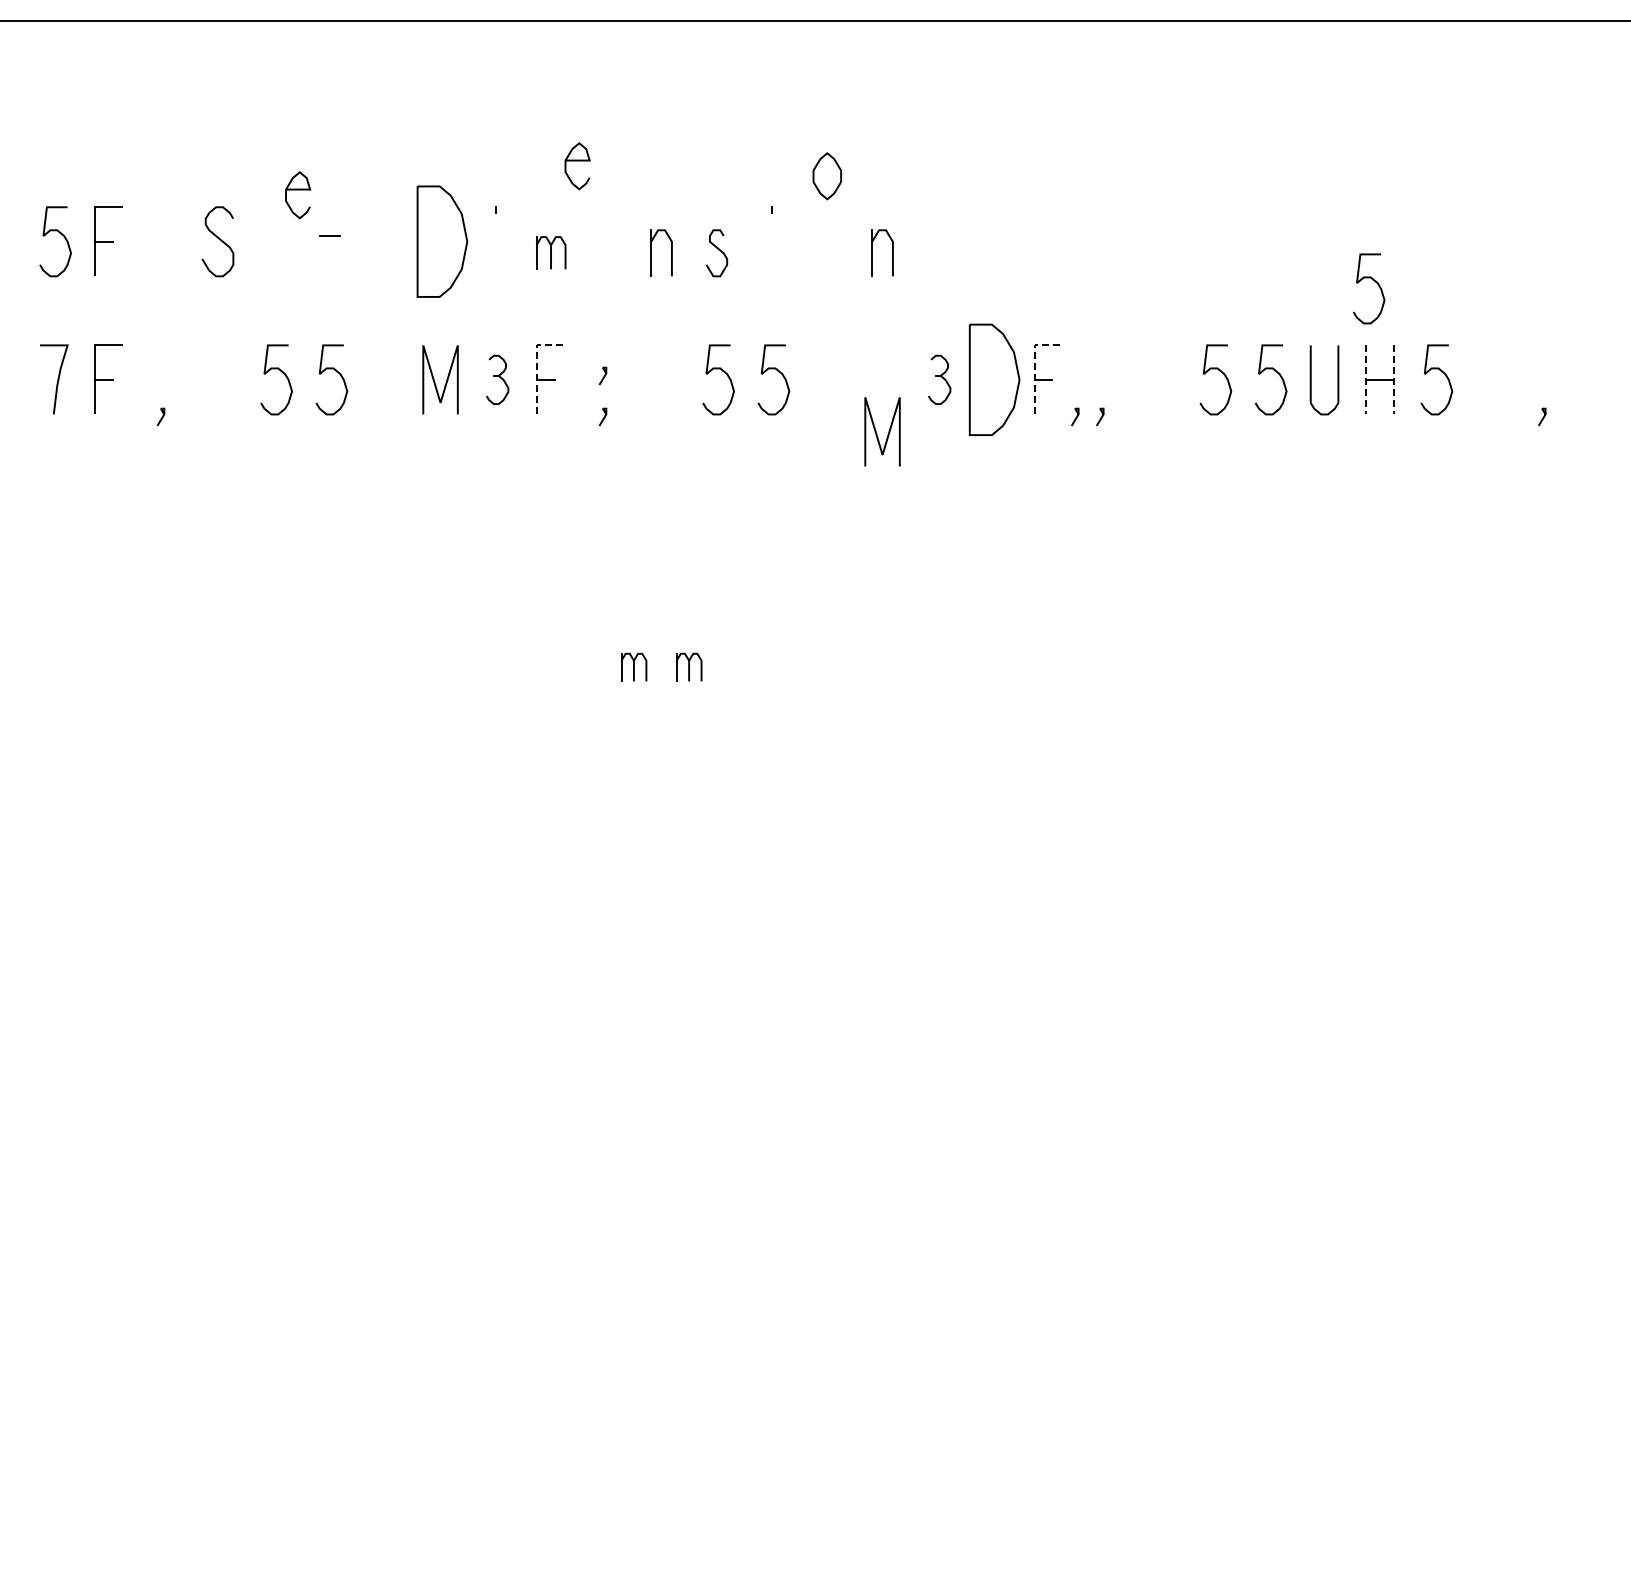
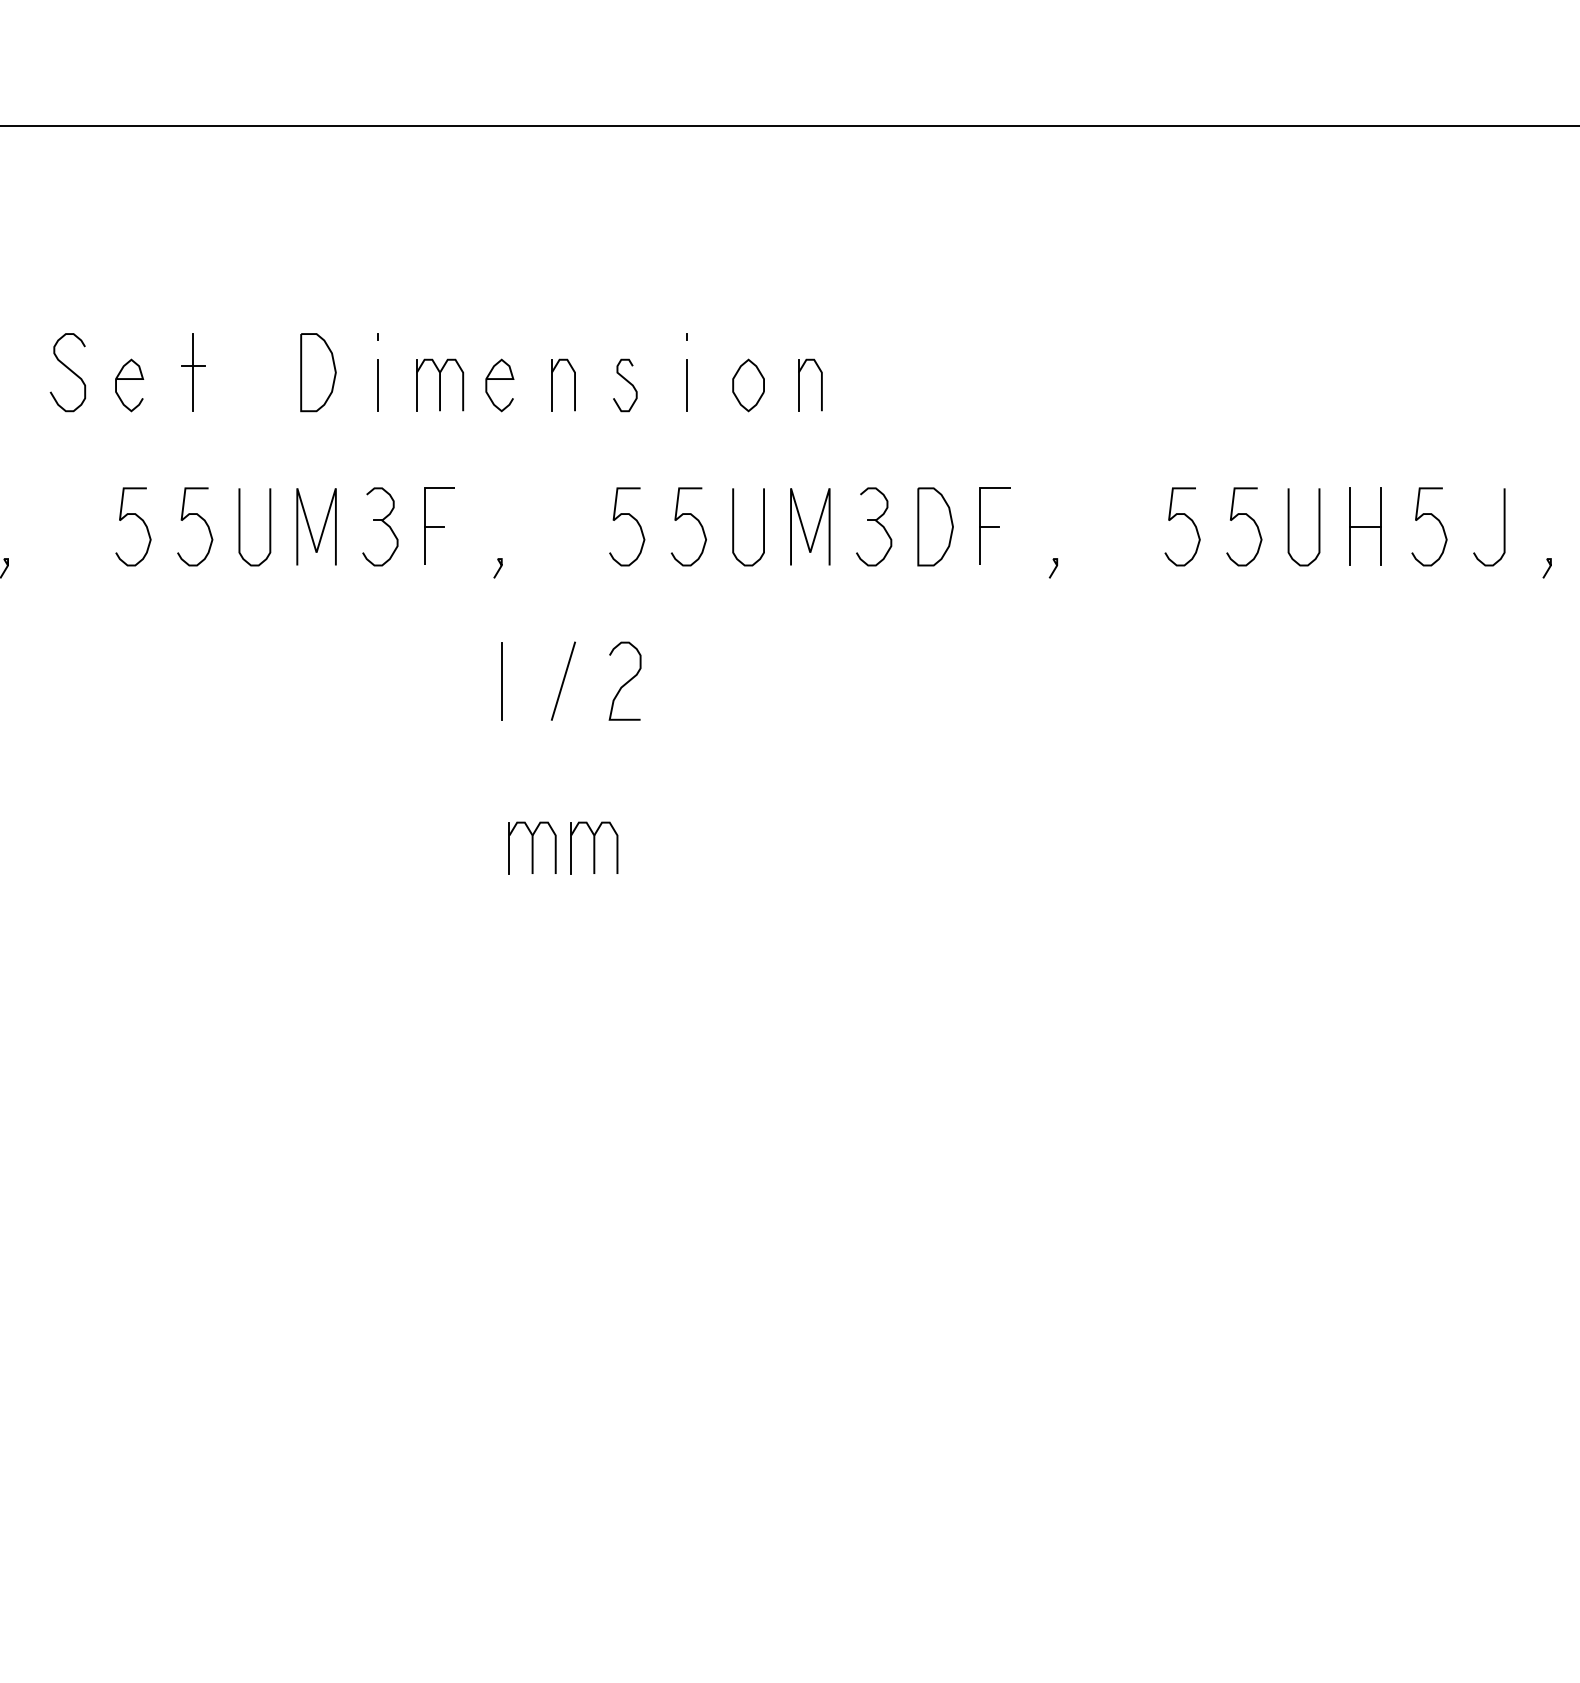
curve: (577, 161) -> (499, 380), moved
part: (826, 176) -> (747, 385), moved
curve: (298, 190) -> (129, 380), moved
line: (330, 241) -> (193, 372), added
part: (441, 241) -> (317, 372), size x0.62
part: (550, 252) -> (439, 384), size x1.43
line: (495, 253) -> (377, 385), added
line: (772, 253) -> (687, 385), added
curve: (1375, 282) -> (1360, 418), removed
line: (537, 365) -> (424, 510), dashed -> solid
line: (1034, 365) -> (980, 510), dashed -> solid
line: (603, 376) -> (498, 523), removed
part: (497, 379) -> (380, 526), size x1.43
part: (939, 379) -> (873, 526), size x1.43
part: (994, 379) -> (935, 526), size x0.62
line: (1366, 379) -> (1350, 526), dashed -> solid
line: (1393, 379) -> (1381, 526), dashed -> solid
curve: (372, 380) -> (240, 527), added
curve: (814, 380) -> (734, 527), added
curve: (1503, 380) -> (1503, 527), added
line: (1076, 416) -> (1026, 567), removed
line: (877, 433) -> (804, 528), moved
line: (606, 517) -> (501, 680), added
line: (661, 517) -> (563, 680), added
curve: (716, 519) -> (624, 682), added
part: (633, 667) -> (532, 848), size x1.67
part: (688, 667) -> (593, 848), size x1.67

